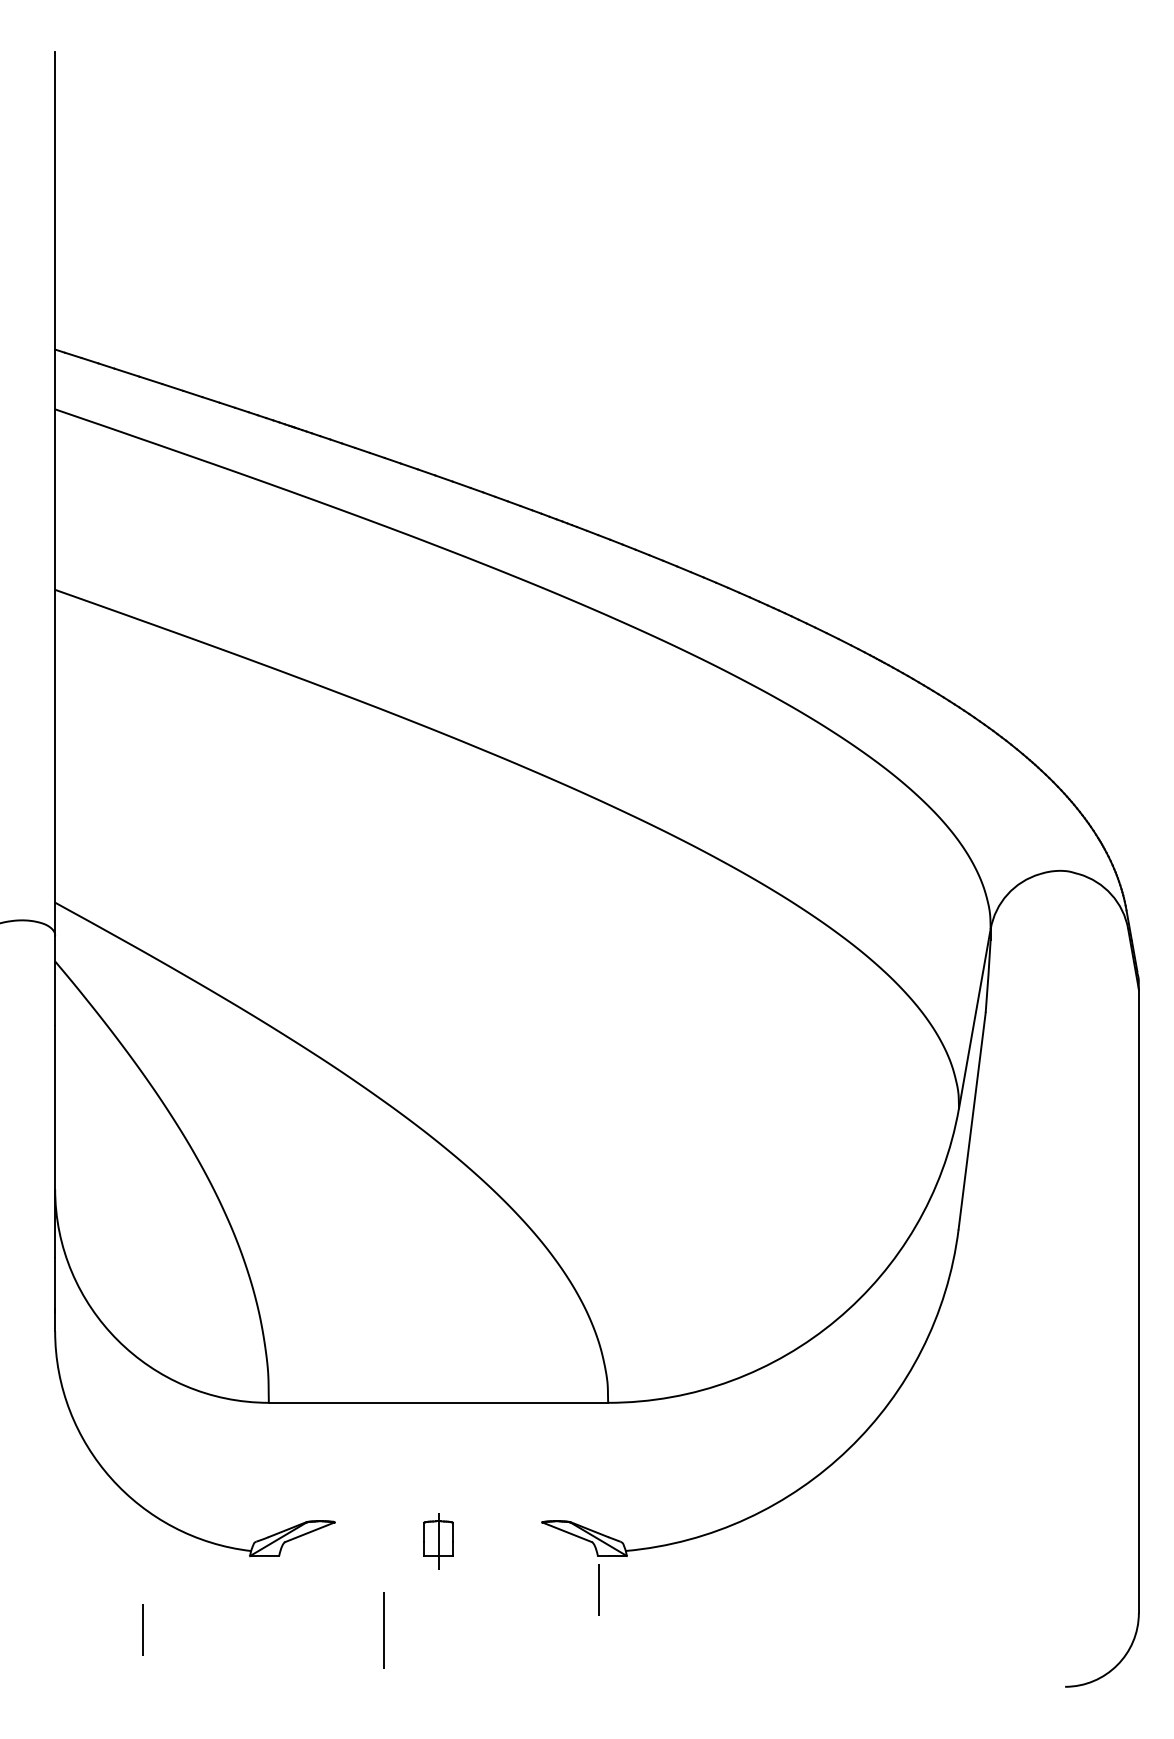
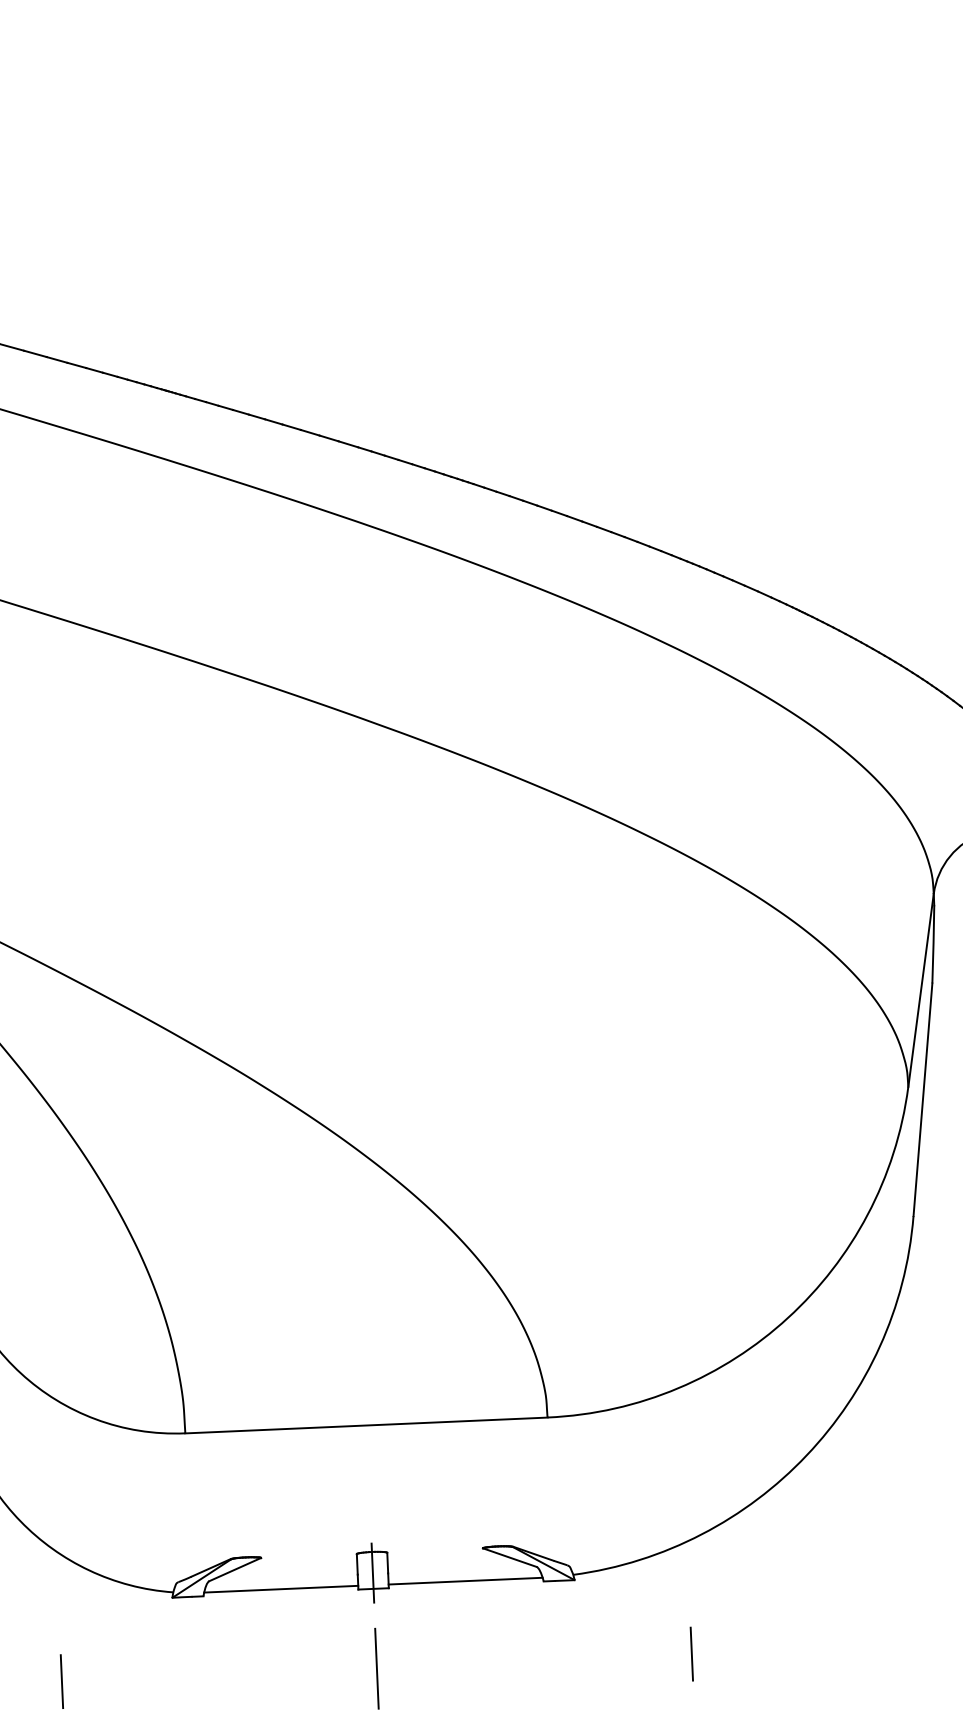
line: (352, 1552) -> (281, 1589), added
line: (524, 1552) -> (465, 1581), added
line: (598, 1589) -> (690, 1653), moved
line: (383, 1630) -> (375, 1668), moved

